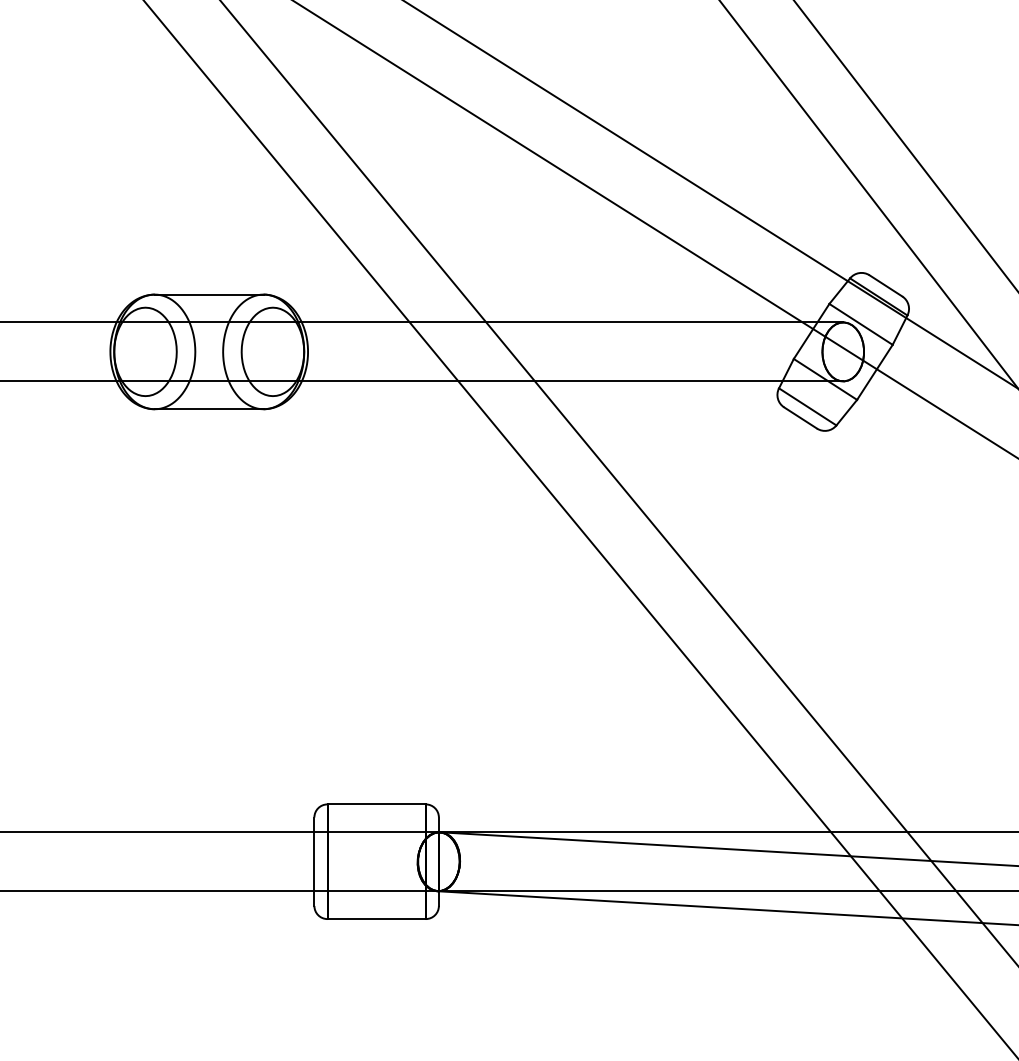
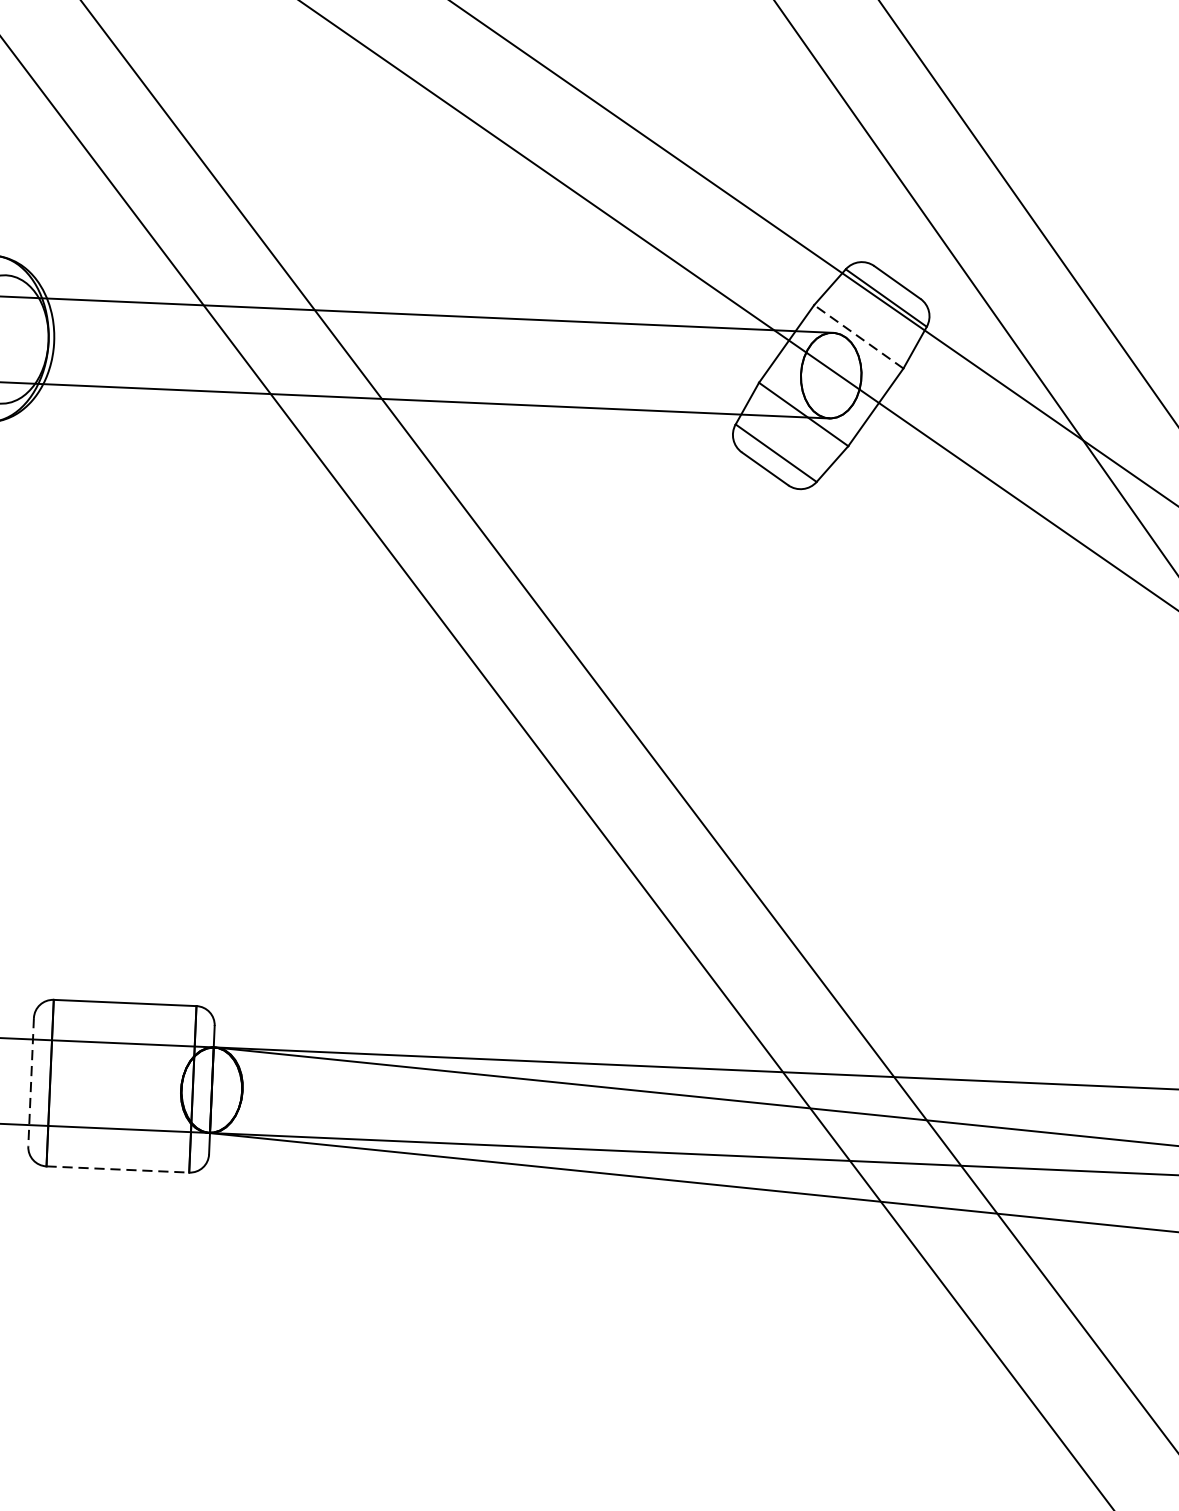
line: (861, 324) -> (859, 336), solid -> dashed
line: (314, 862) -> (31, 1083), solid -> dashed
line: (377, 919) -> (119, 1170), solid -> dashed

